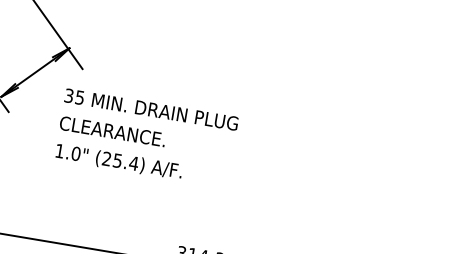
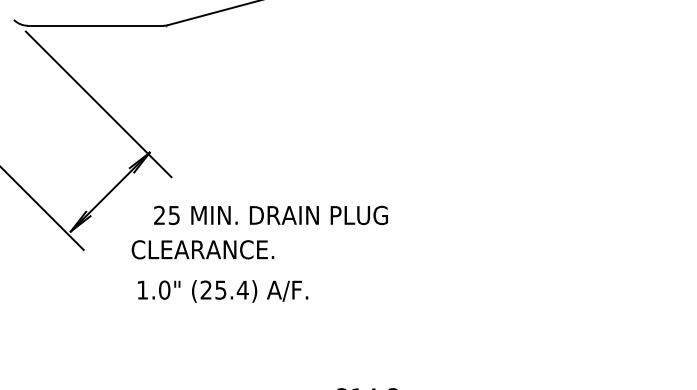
text: (68, 95) -> (159, 215), 35 -> 25
text: (112, 131) -> (202, 249), moved
text: (119, 162) -> (223, 291), moved

